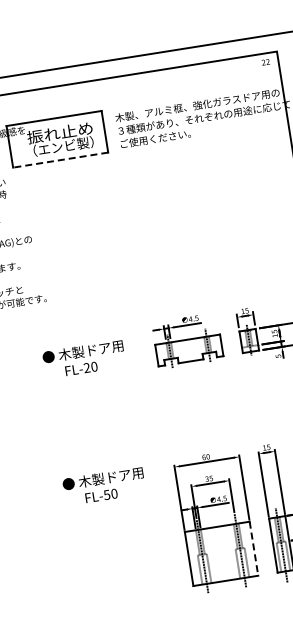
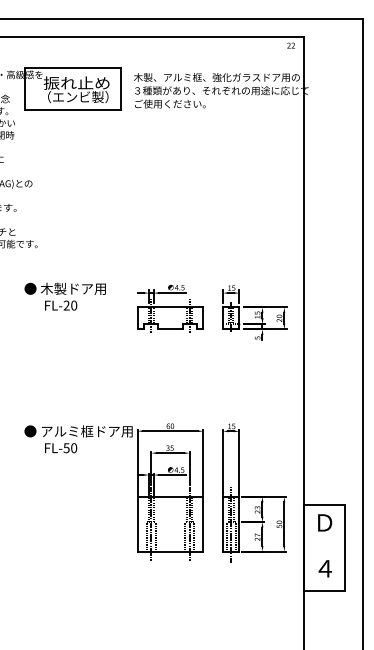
line: (60, 160) -> (72, 110), dashed -> solid
text: (83, 359) -> (64, 296), moved
text: (124, 475) -> (86, 431), ● 木製ドア用 -> ● アルミ框ドア用
line: (254, 548) -> (203, 524), dashed -> solid

